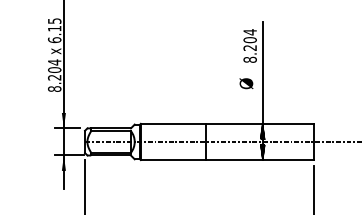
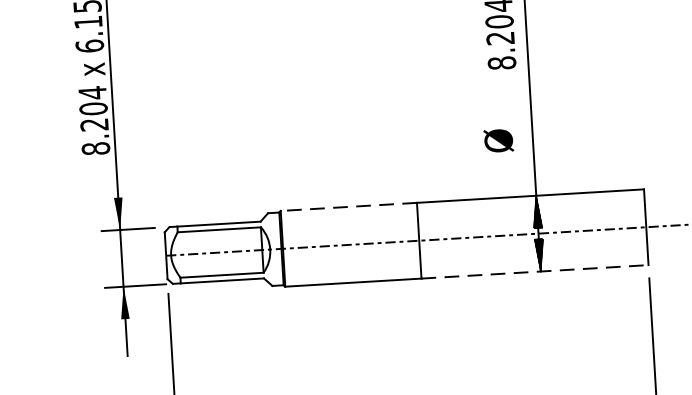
text: (246, 83) -> (498, 140), moved
line: (172, 123) -> (347, 206), solid -> dashed
line: (260, 160) -> (536, 272), solid -> dashed

